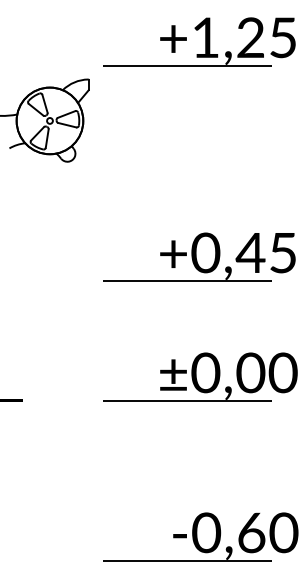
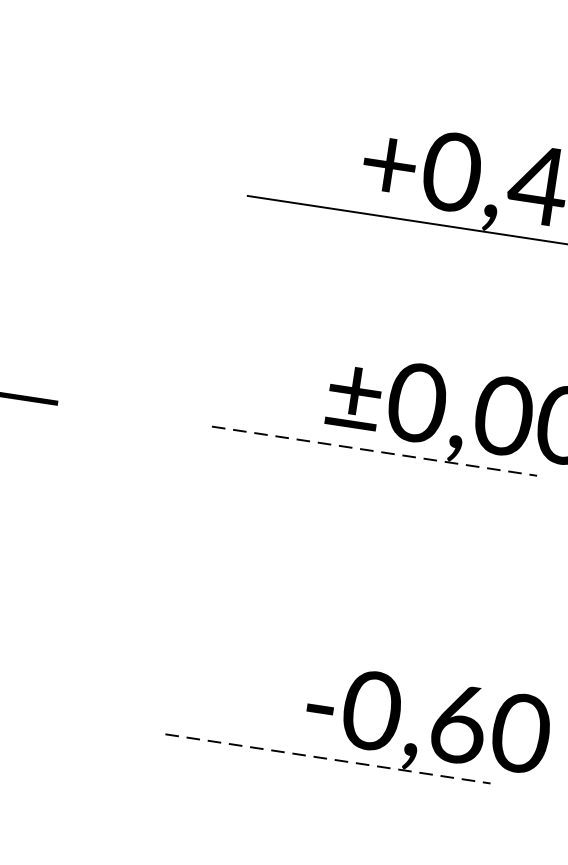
line: (188, 400) -> (375, 450), solid -> dashed
line: (188, 560) -> (329, 758), solid -> dashed

